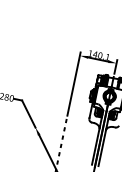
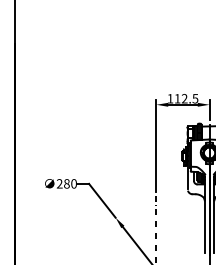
text: (101, 55) -> (186, 98), 140.1 -> 112.5

